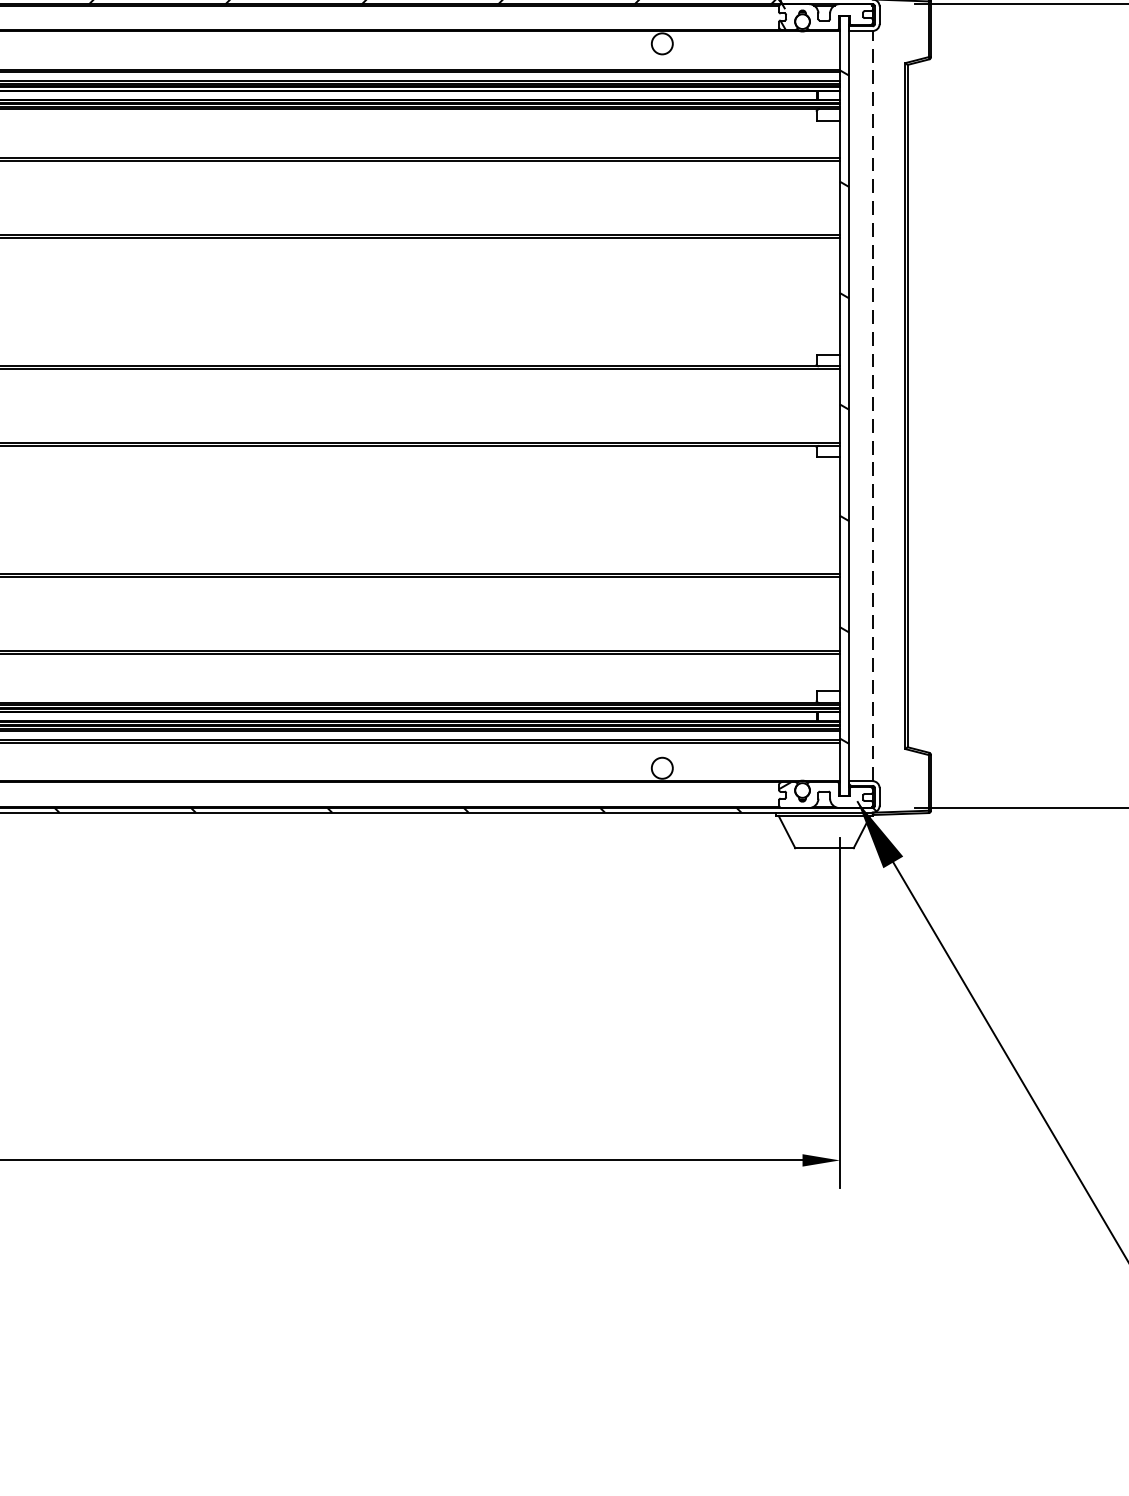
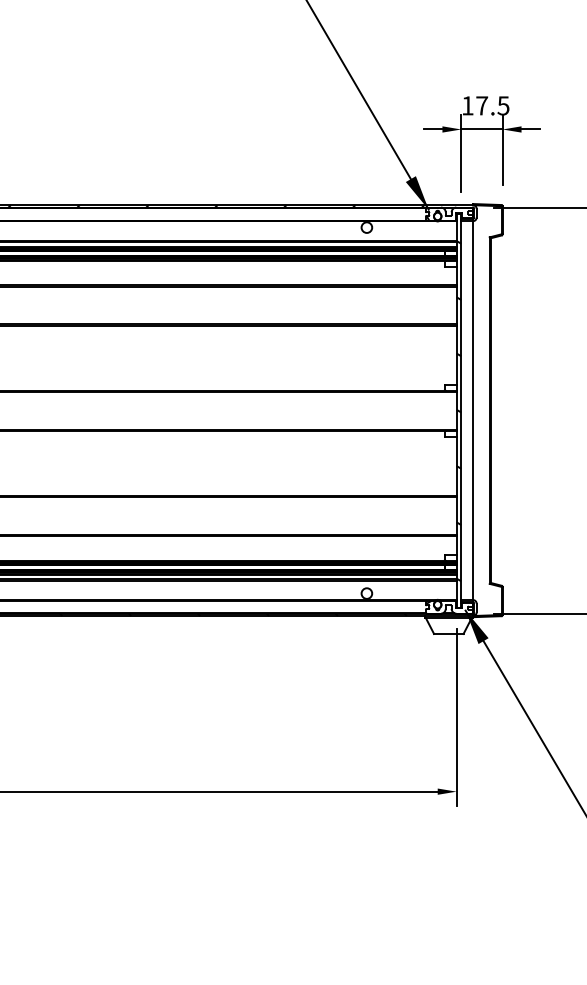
line: (873, 405) -> (473, 410), dashed -> solid

